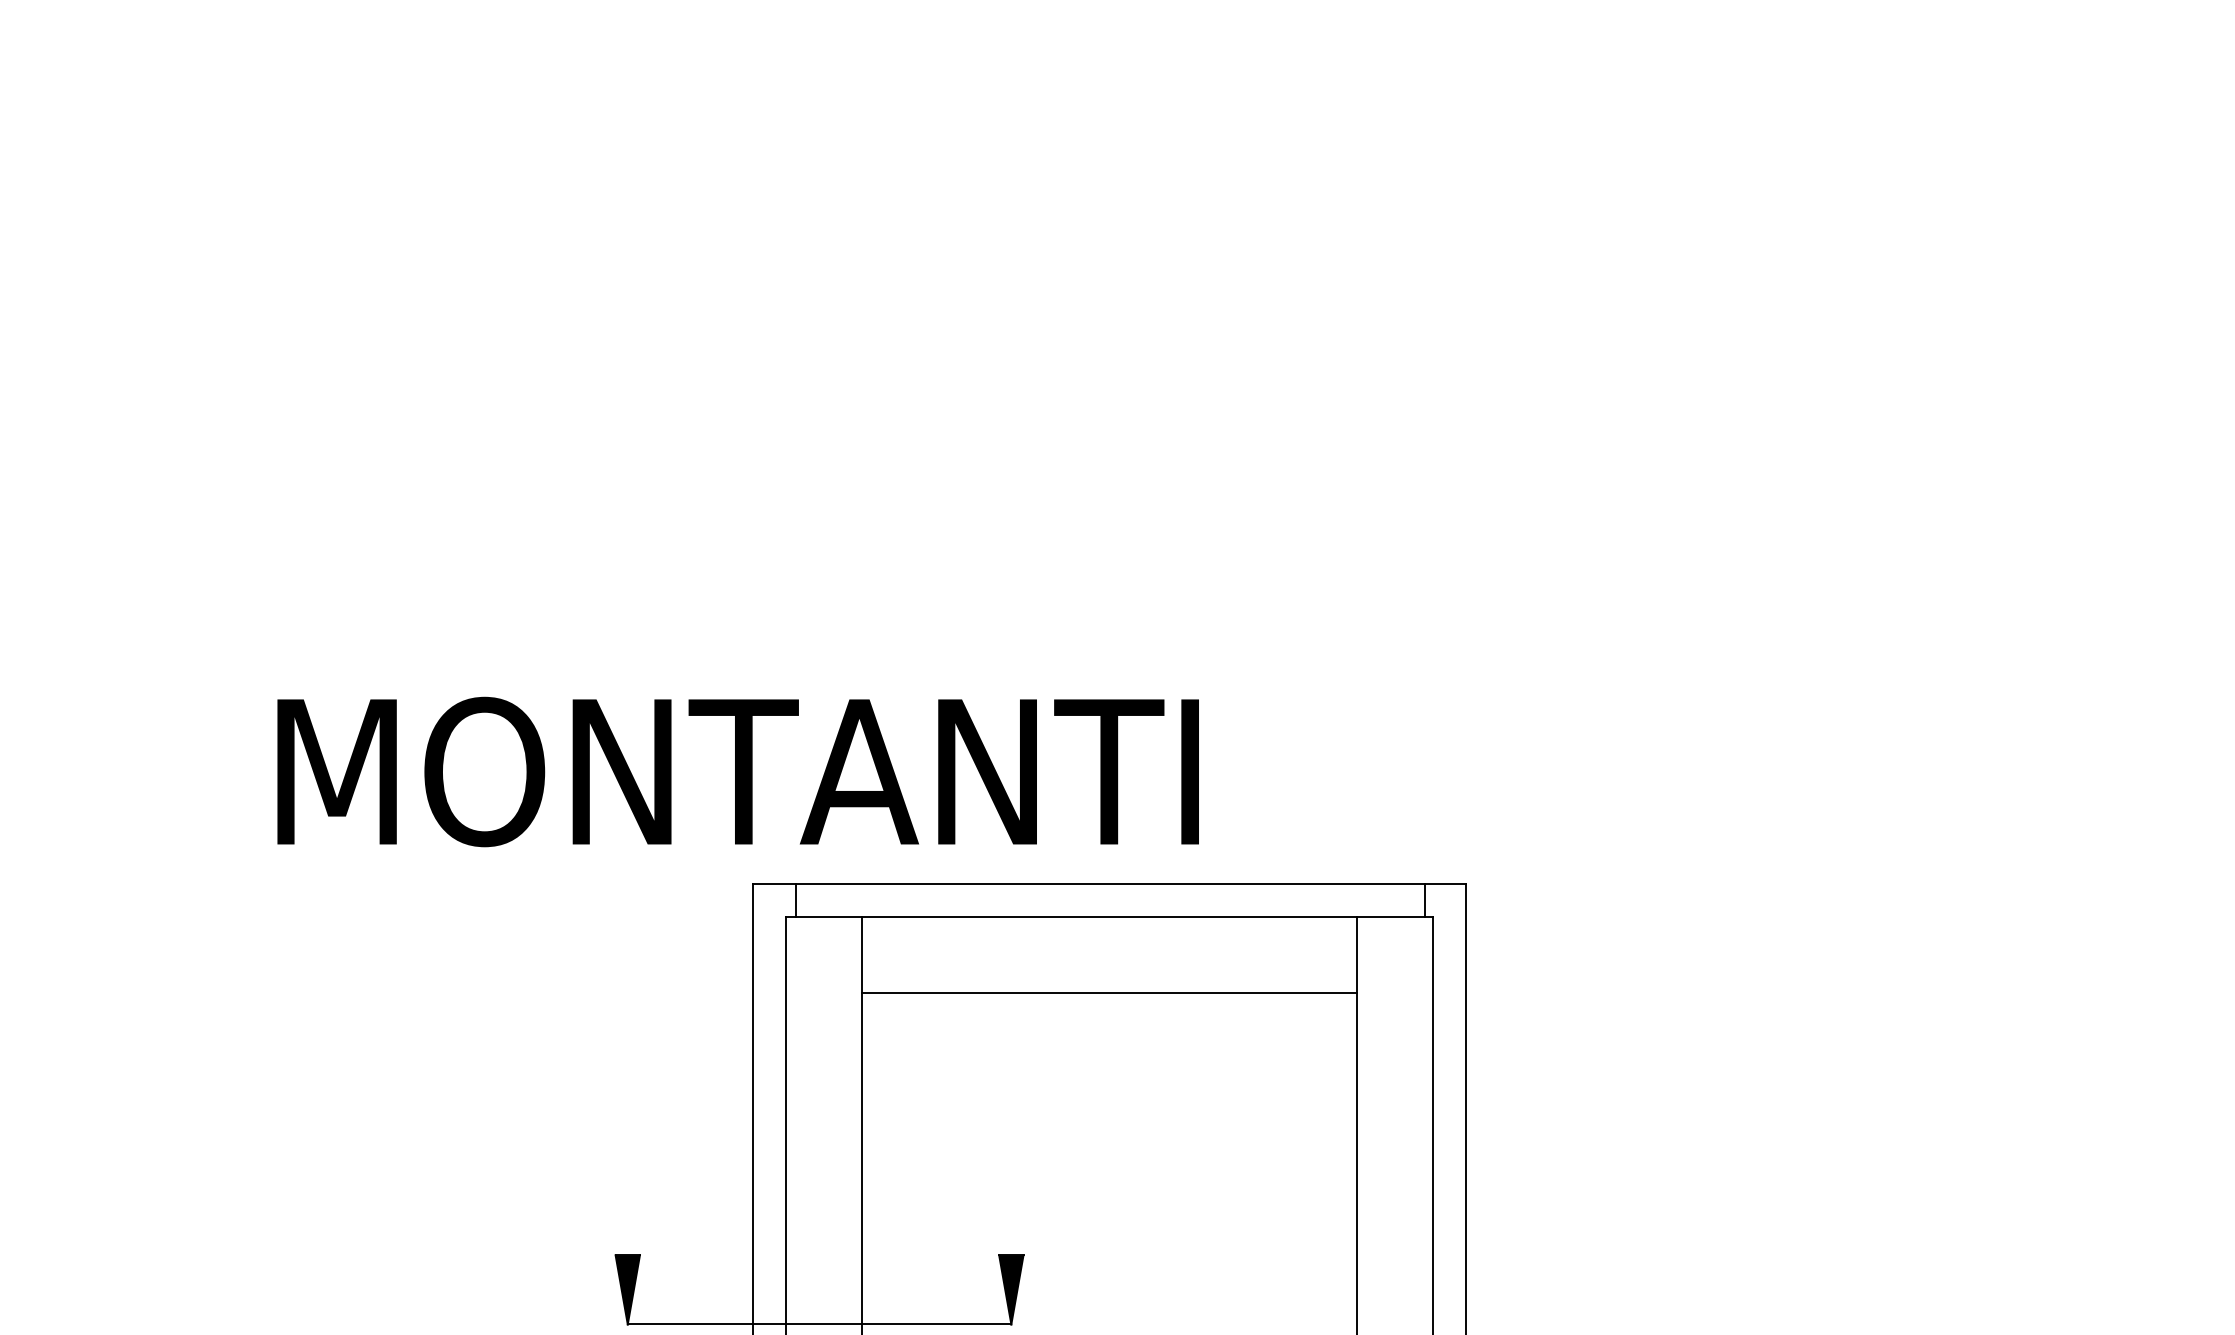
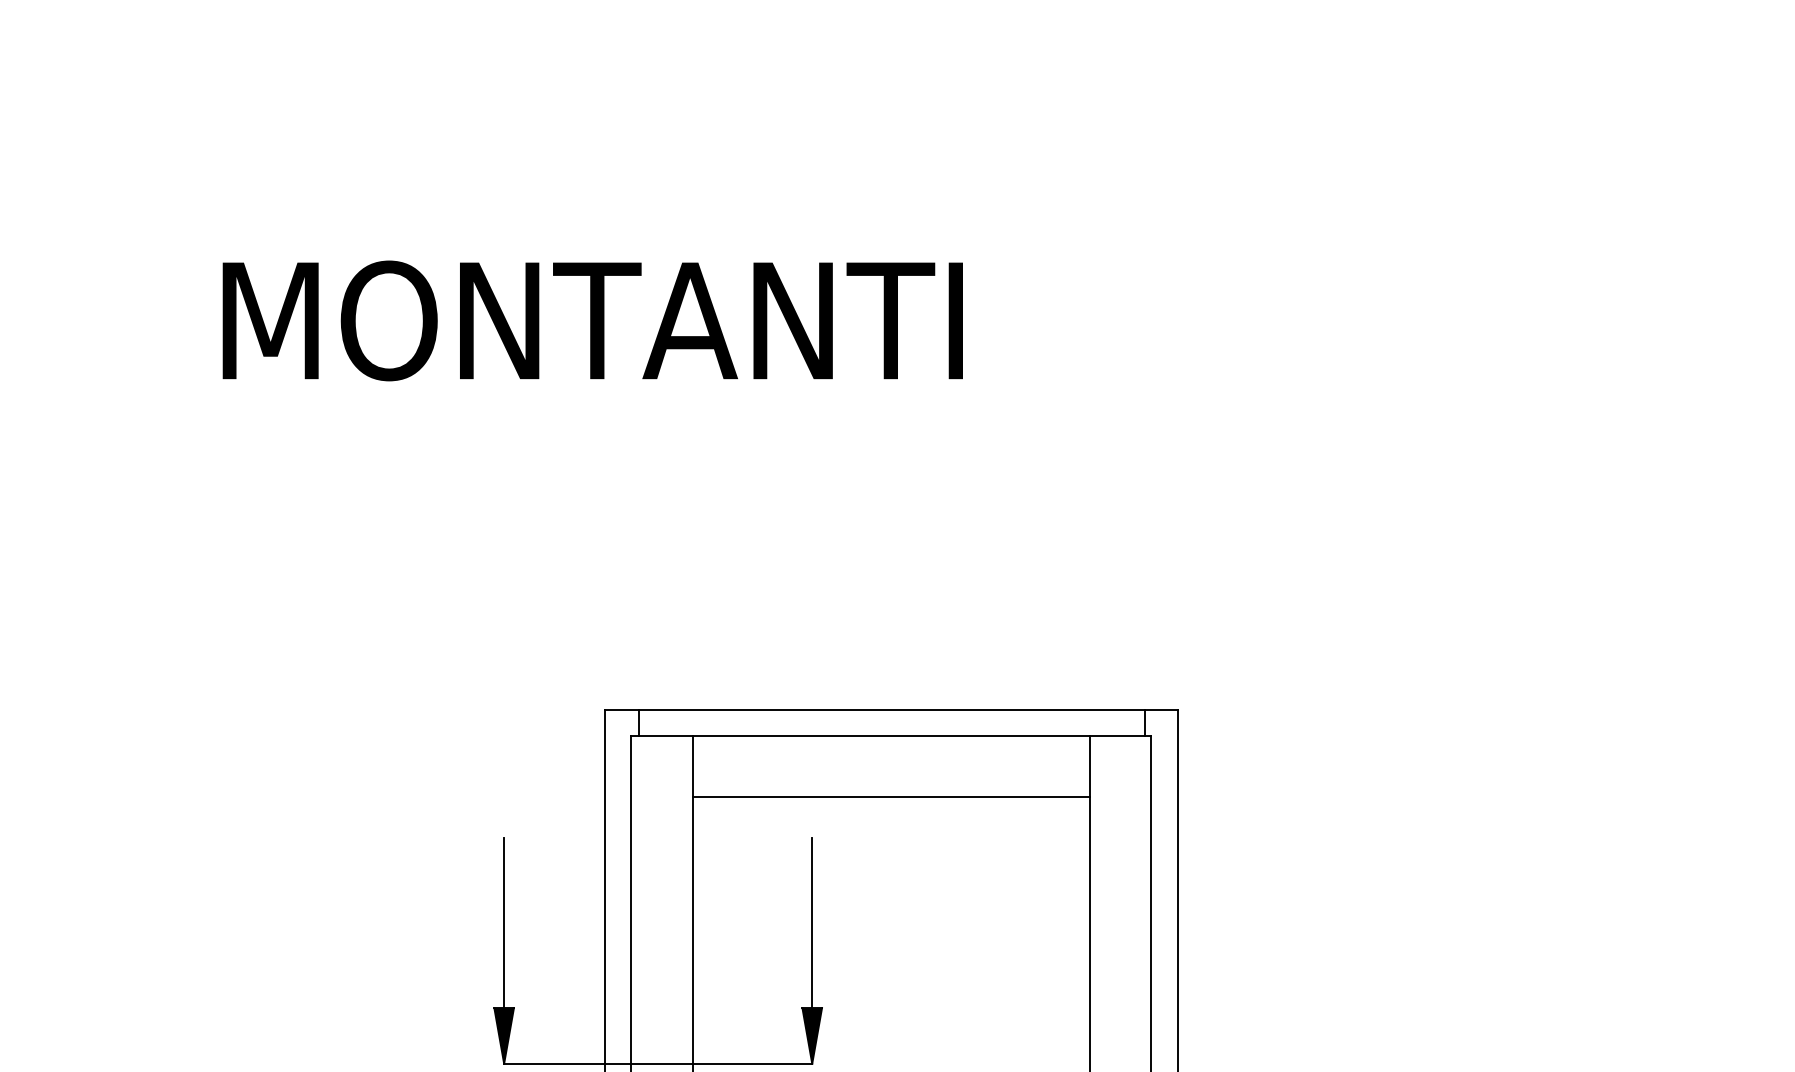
text: (737, 771) -> (592, 320), moved
line: (628, 1149) -> (504, 923), added
line: (1011, 1149) -> (812, 923), added

